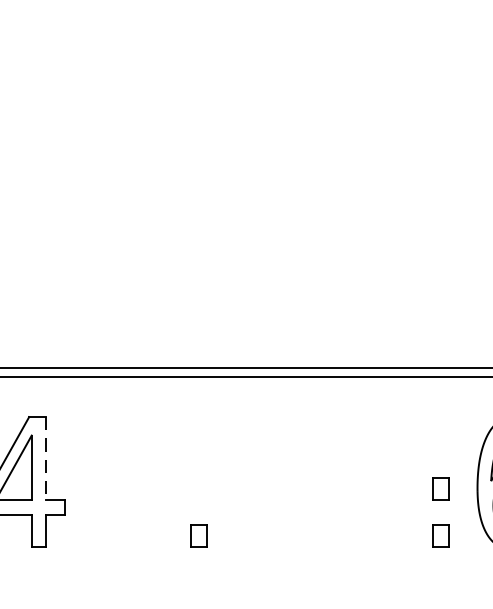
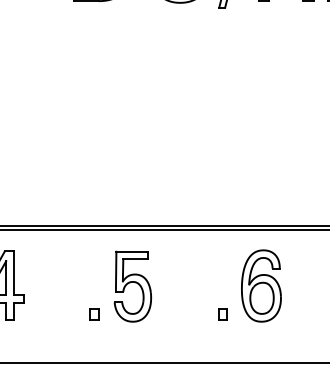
line: (45, 458) -> (13, 273), dashed -> solid
part: (270, 483) -> (132, 286), added
part: (440, 489) -> (222, 289), removed

